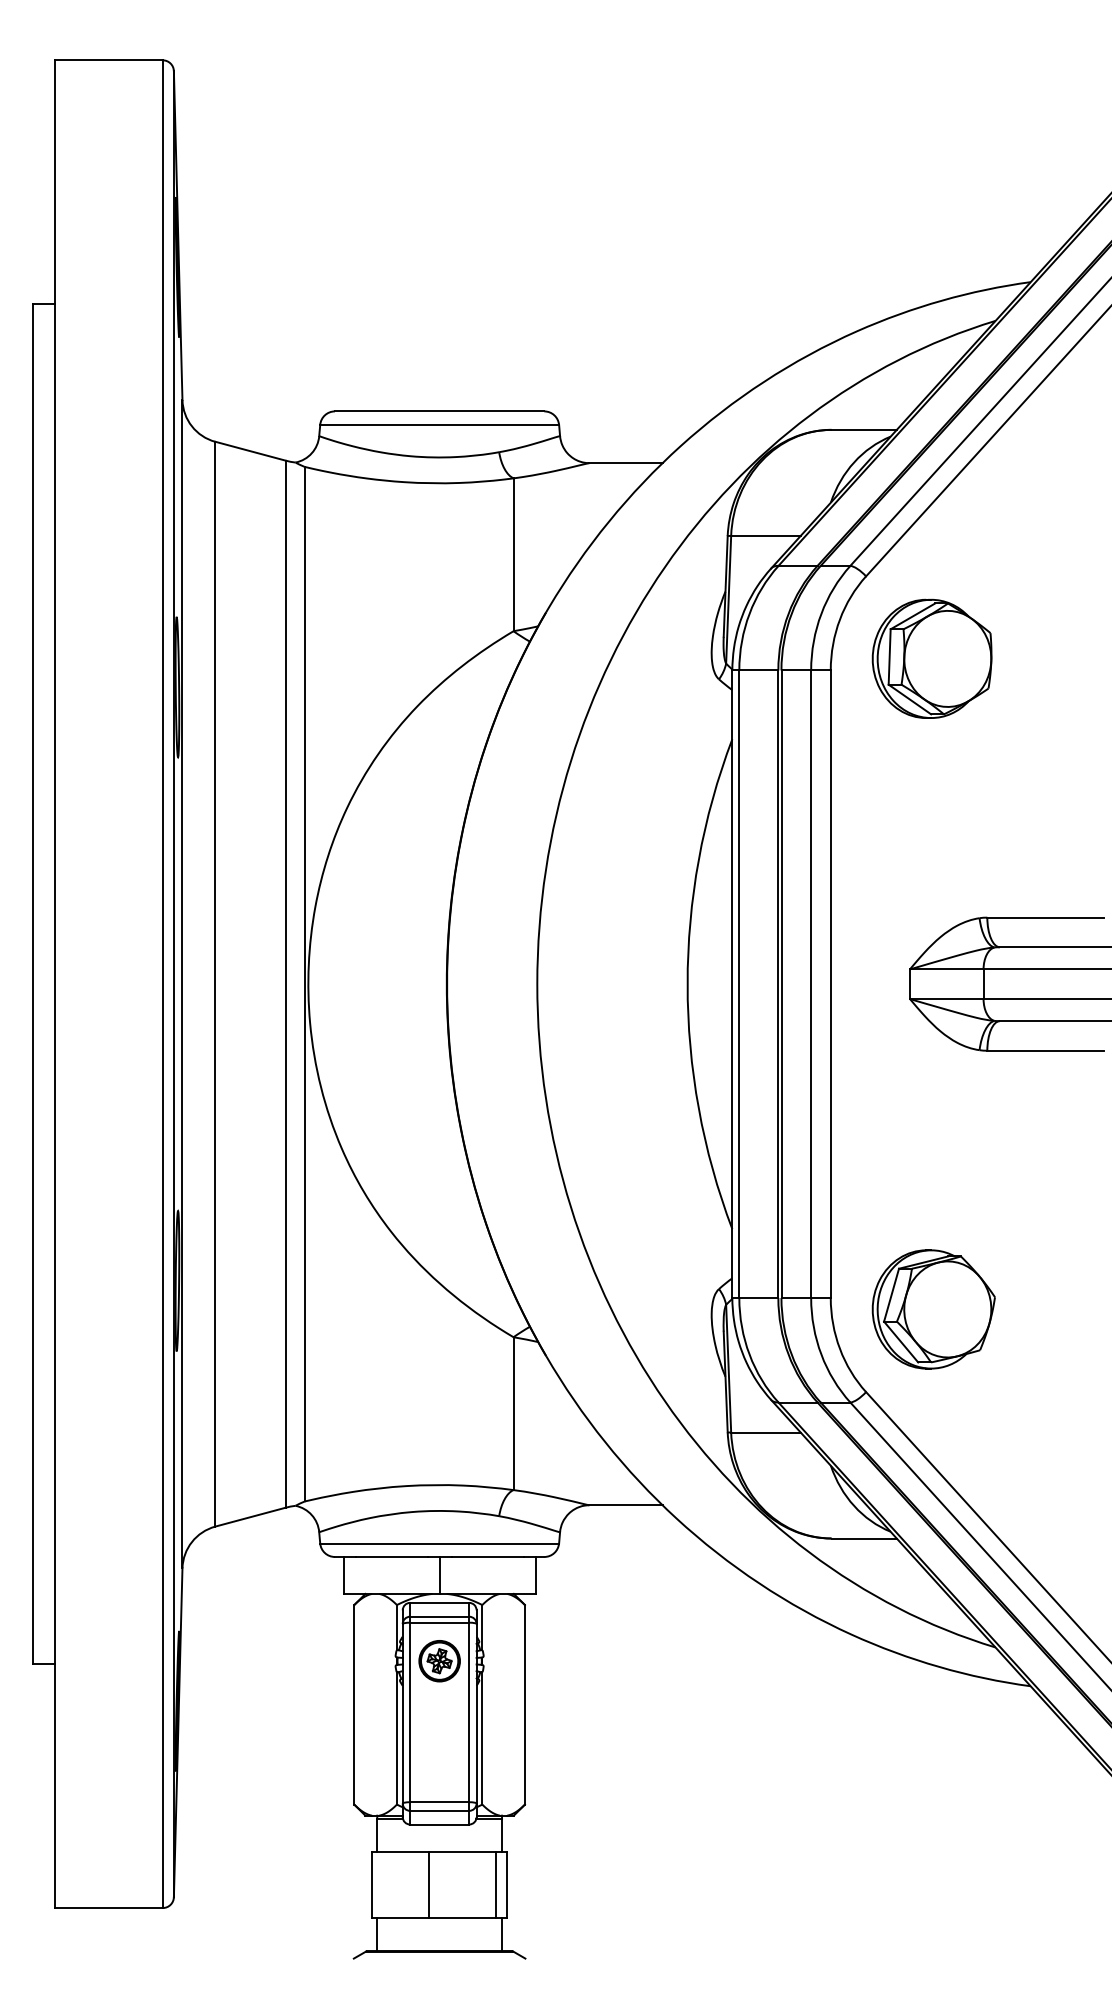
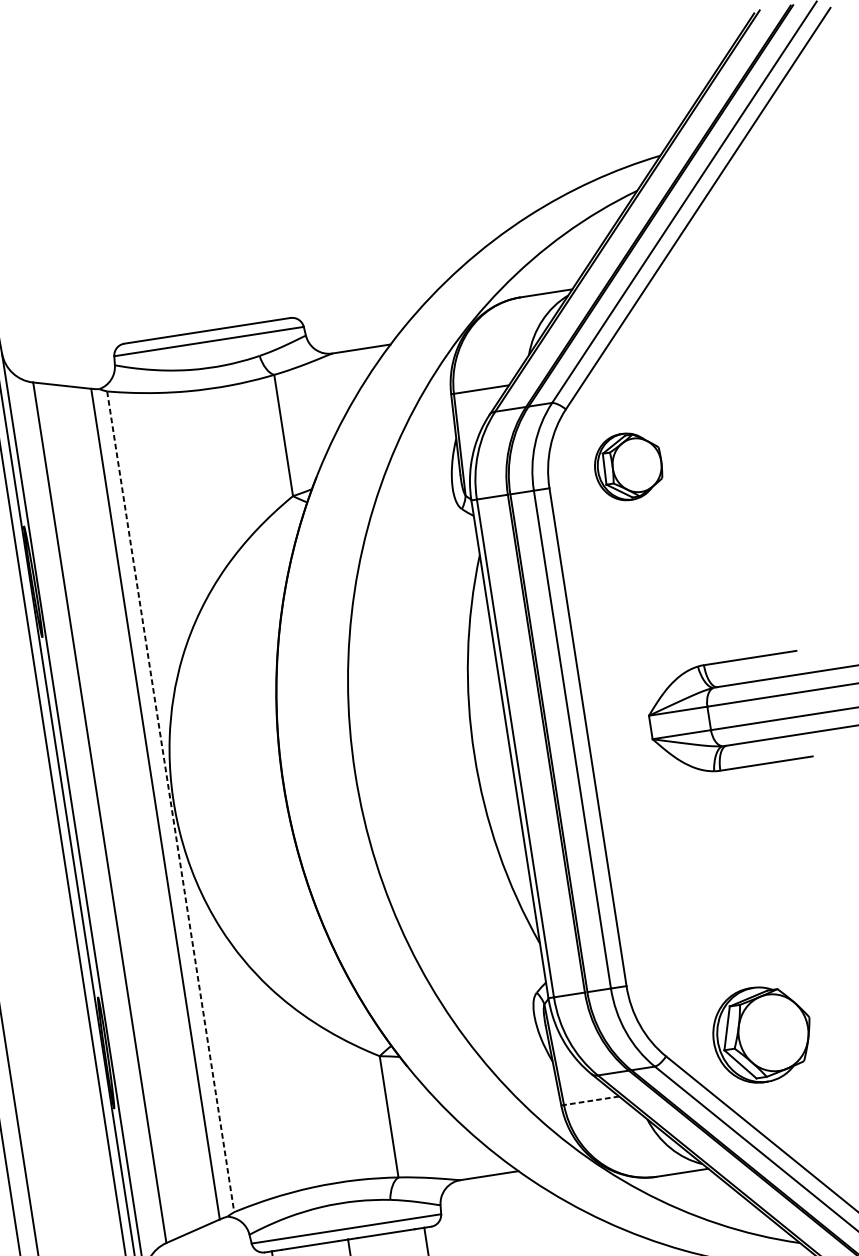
part: (931, 658) -> (627, 466), size x0.7
line: (304, 984) -> (170, 802), solid -> dashed
part: (933, 1309) -> (762, 1034), moved
line: (765, 1432) -> (591, 1100), solid -> dashed

